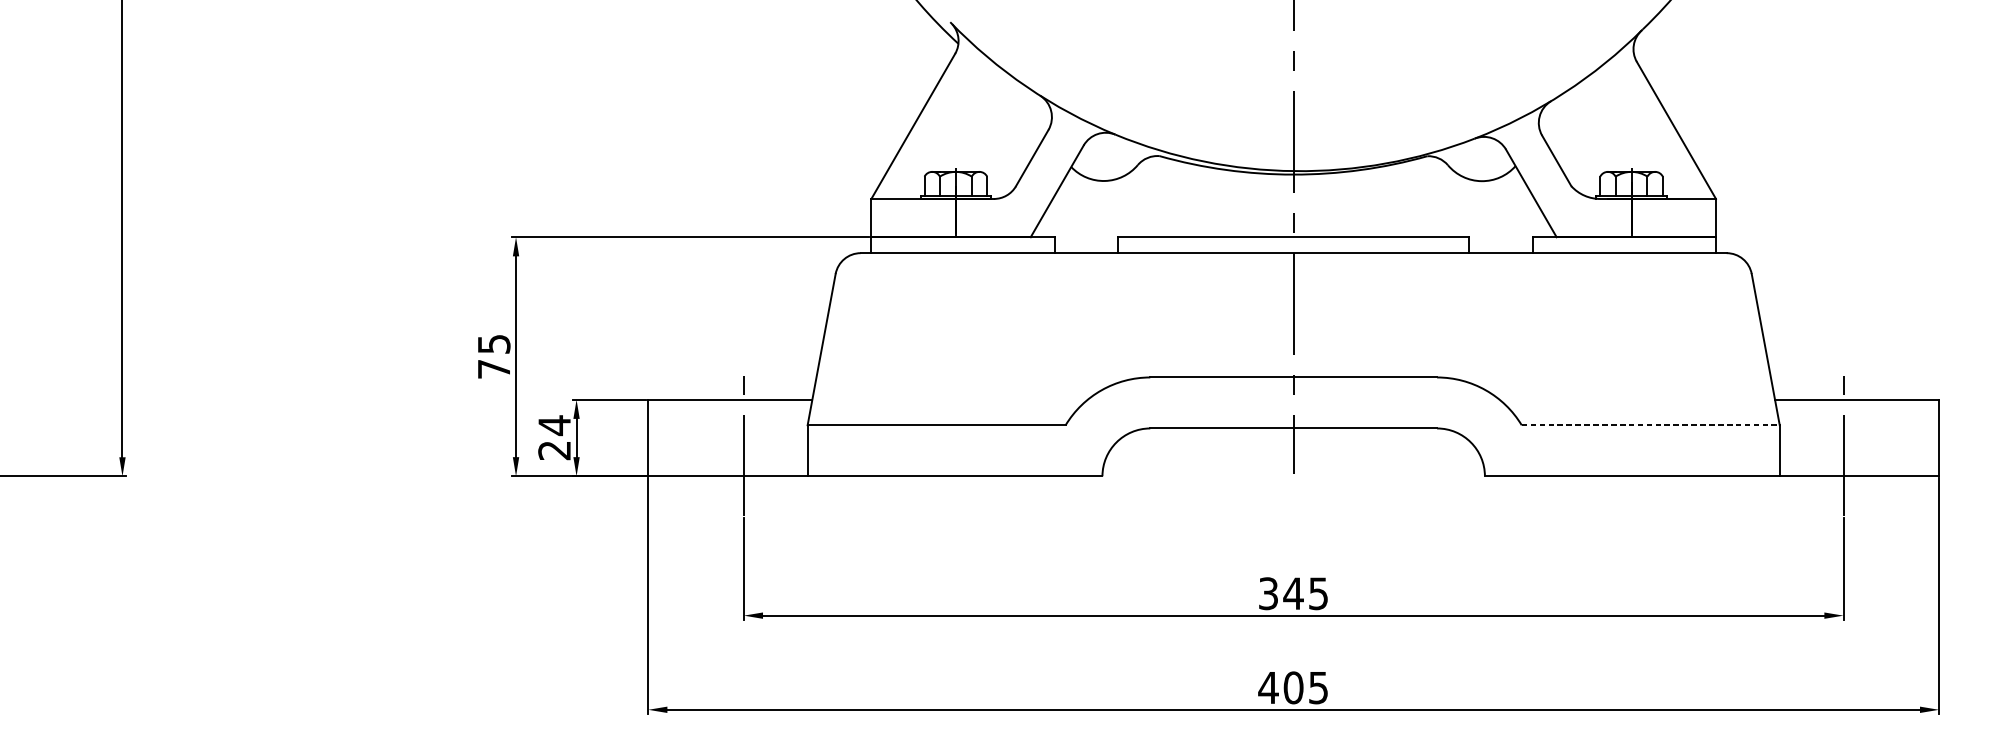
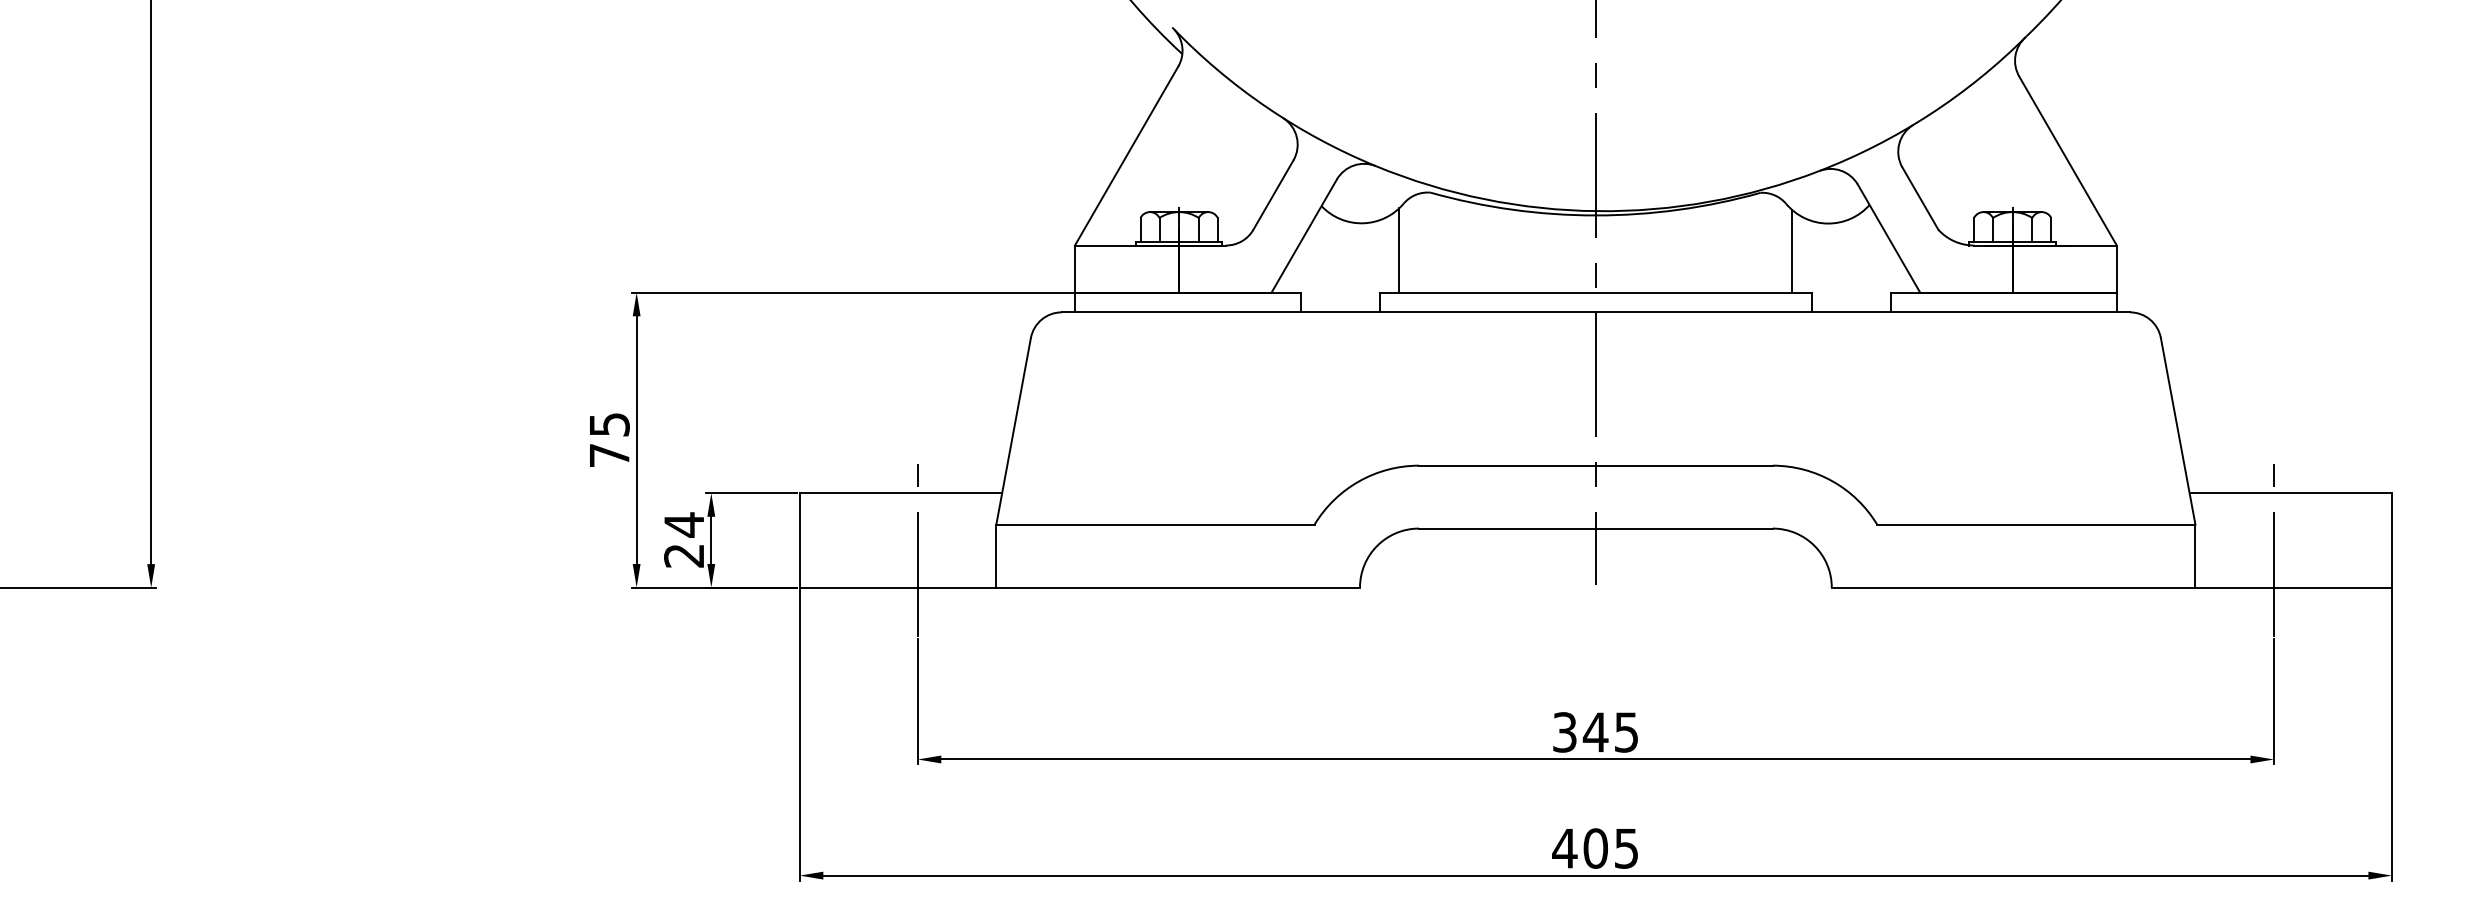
line: (1134, 203) -> (1399, 250), added
line: (1453, 203) -> (1792, 251), added
line: (1650, 425) -> (2036, 524), dashed -> solid

